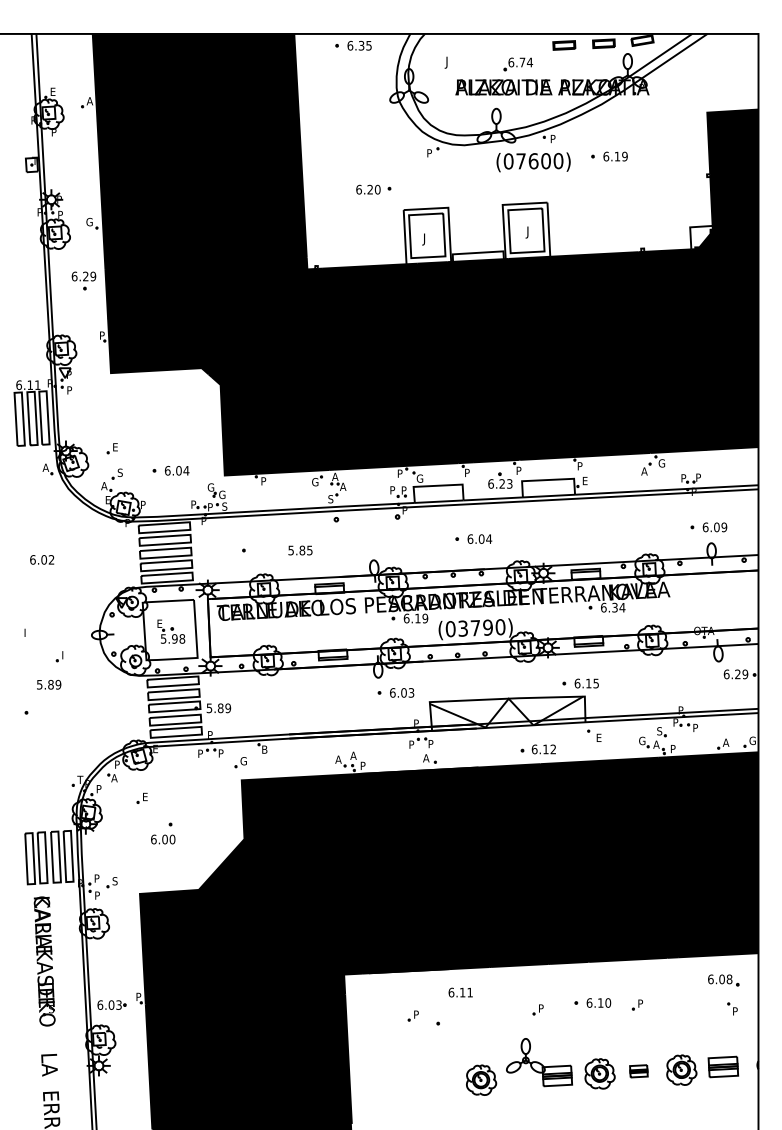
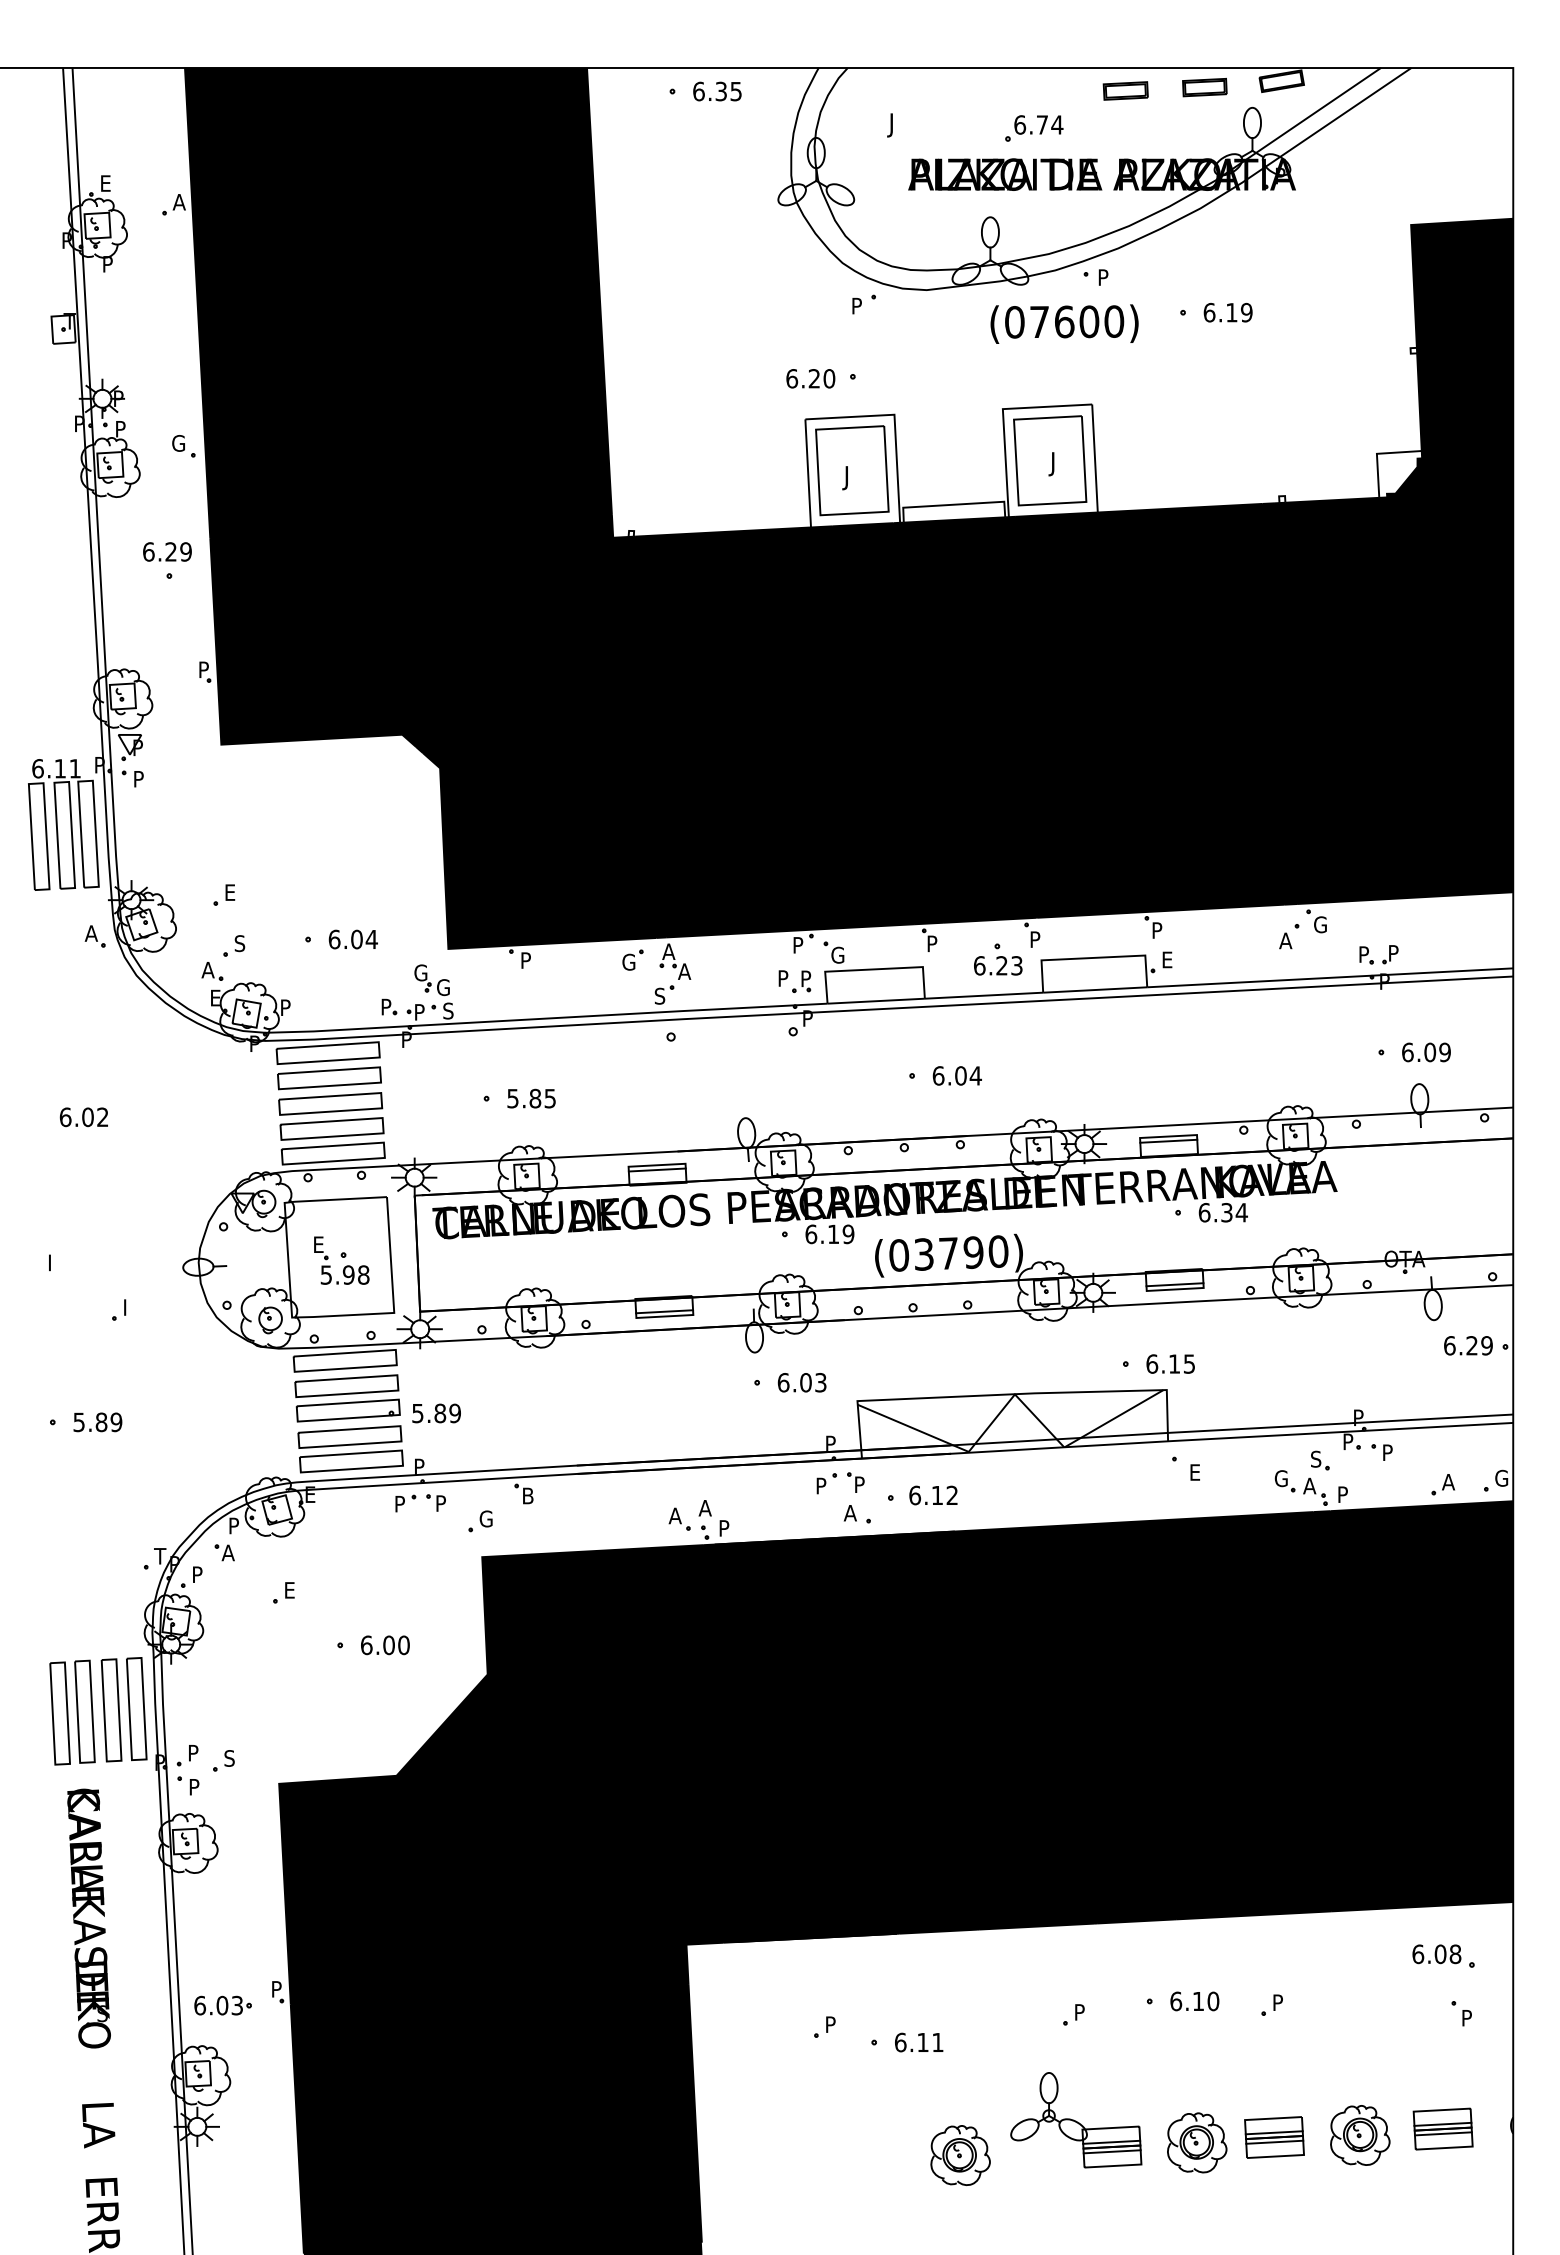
part: (373, 189) -> (820, 378), moved
text: (300, 550) -> (531, 1098), moved
text: (49, 684) -> (98, 1421), moved
part: (537, 749) -> (920, 1495), moved
text: (163, 839) -> (385, 1645), moved
text: (460, 992) -> (918, 2042), moved
part: (638, 1071) -> (1273, 2138), size x1.67

